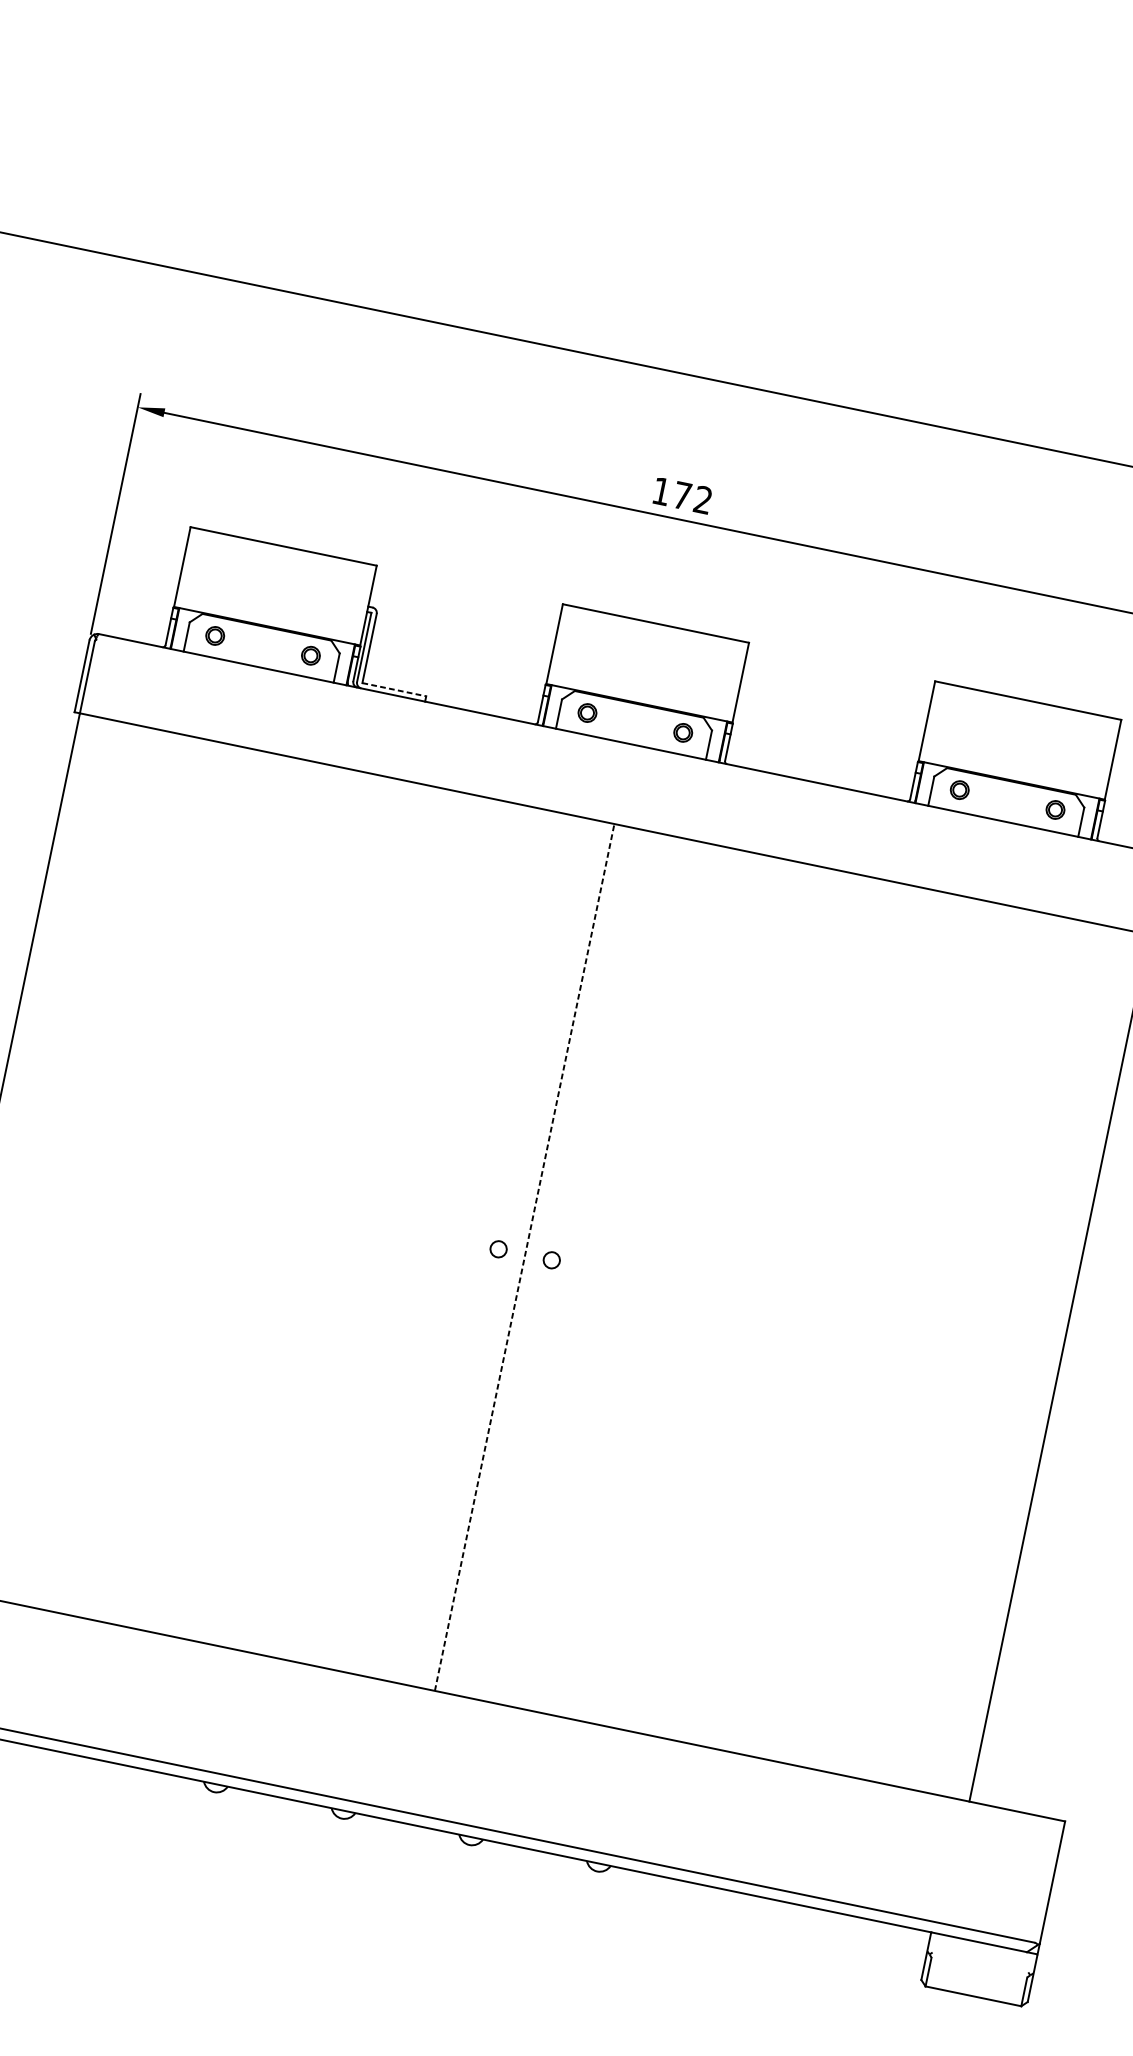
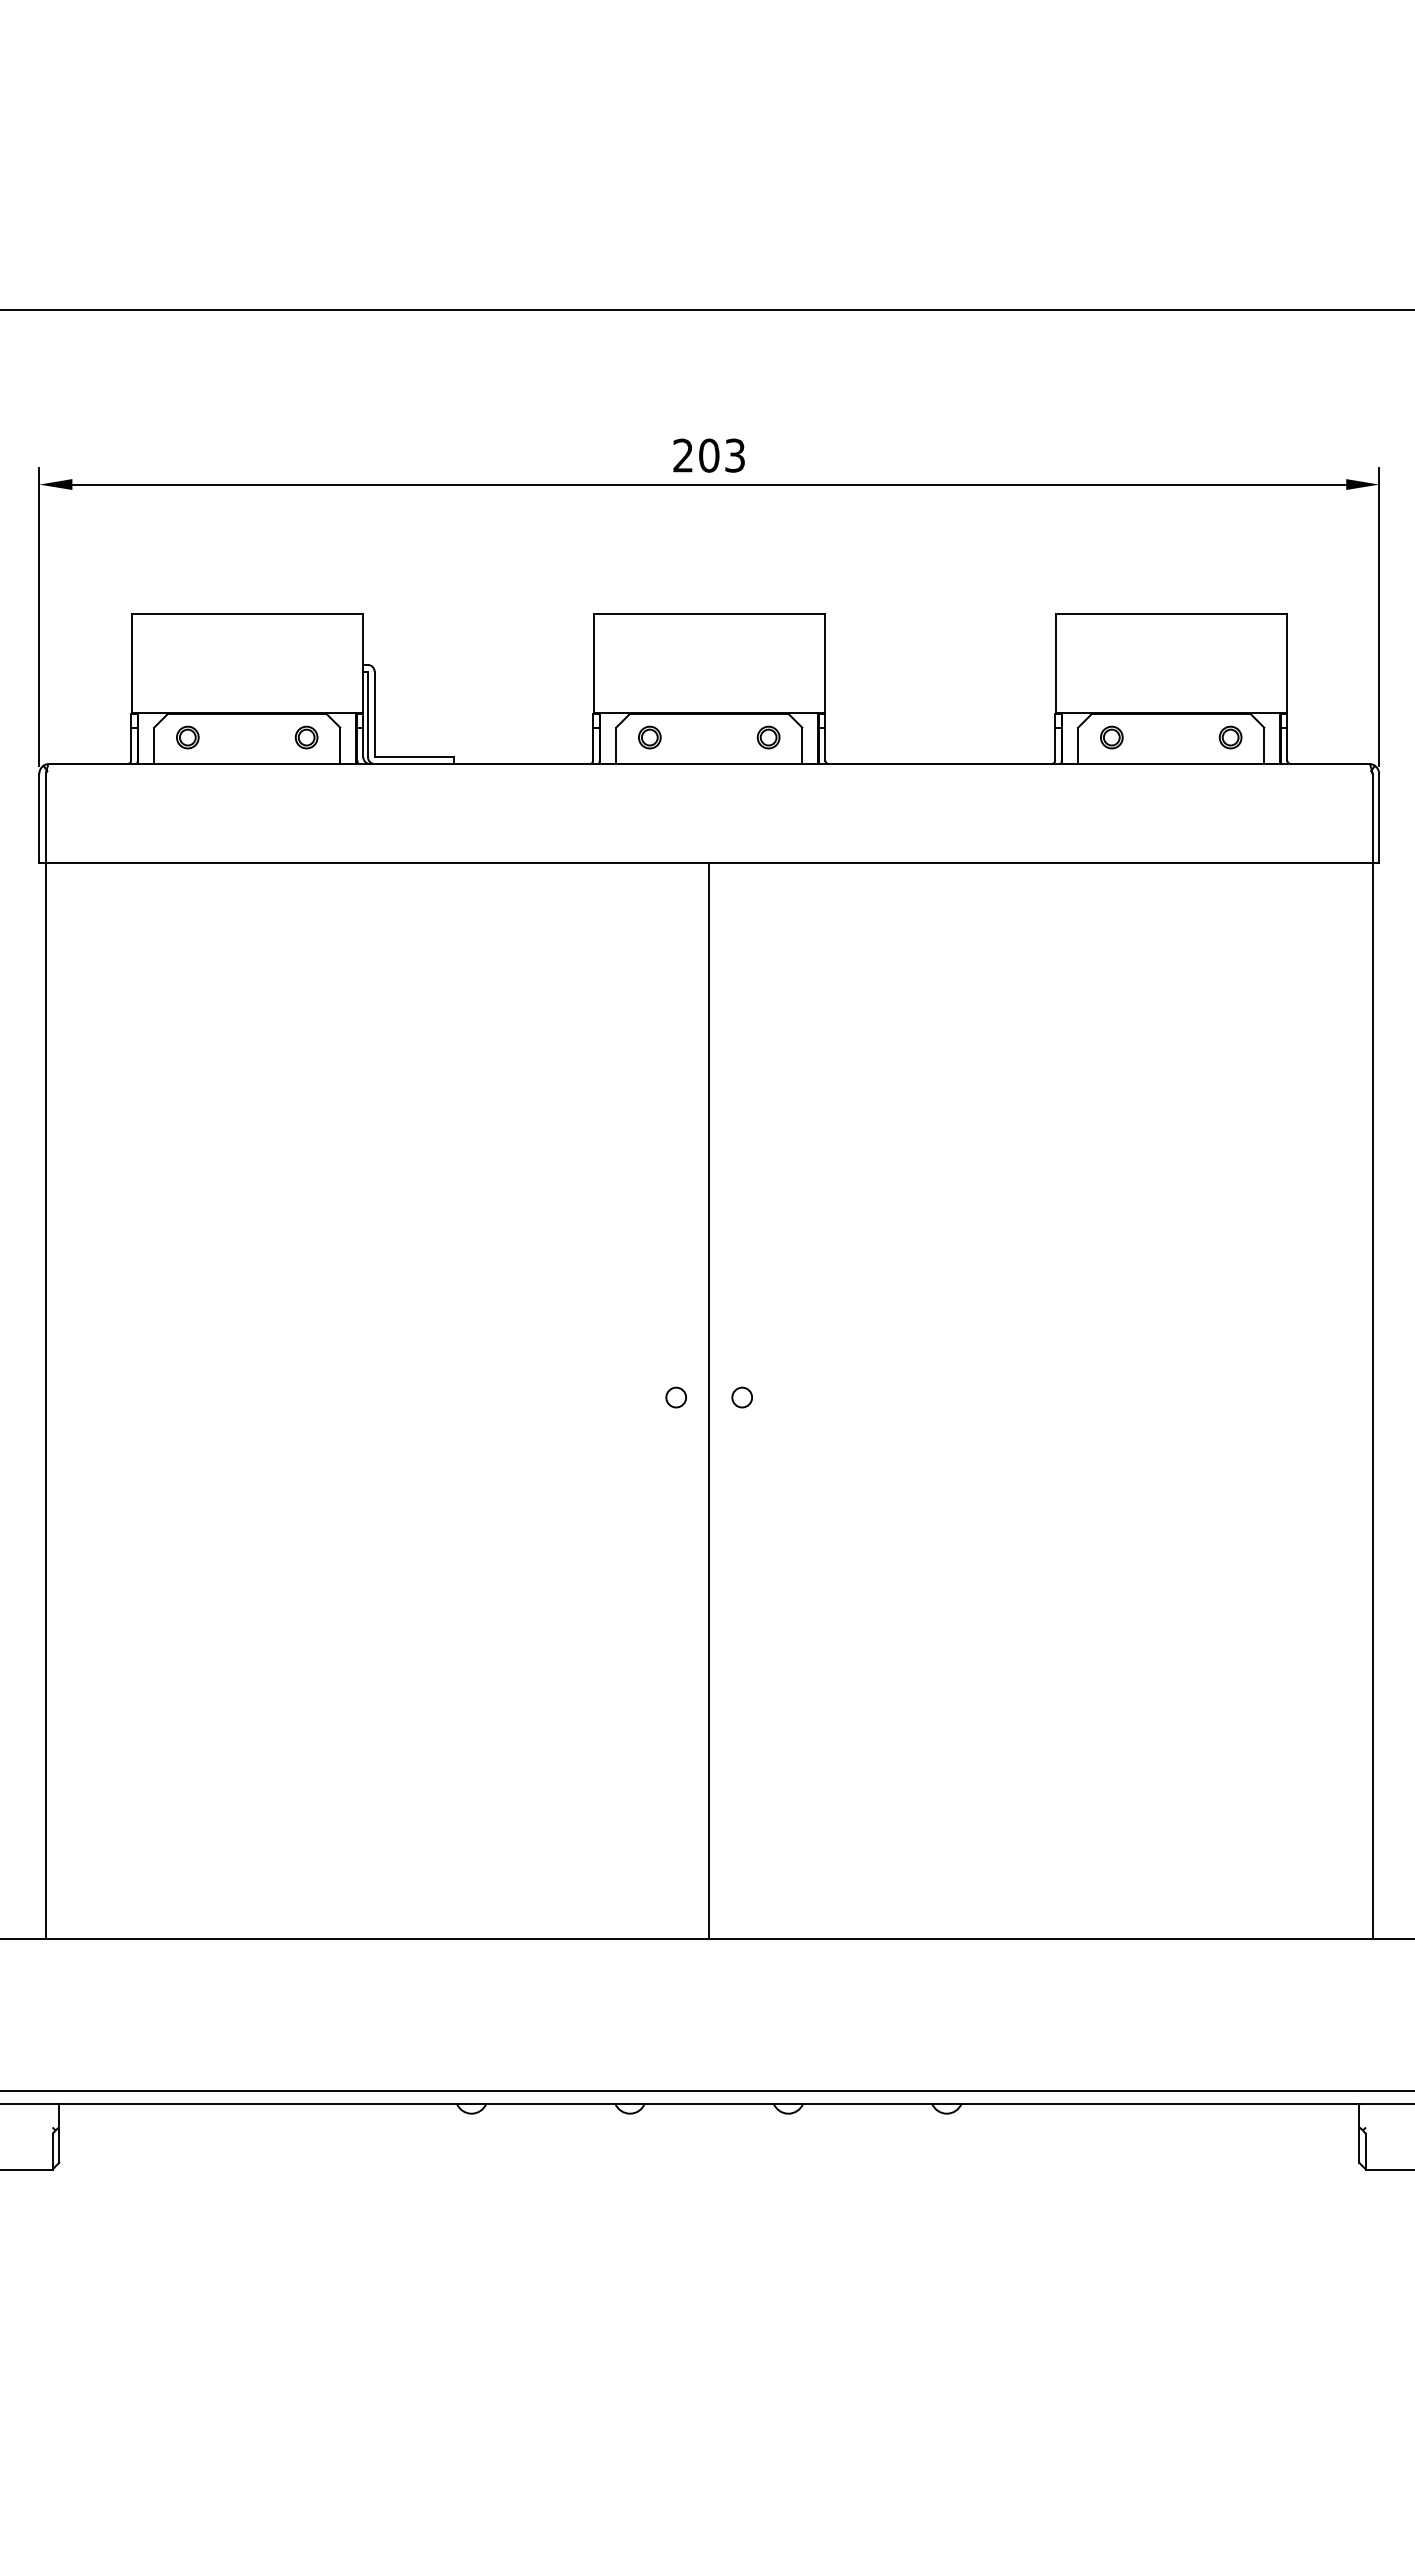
text: (681, 495) -> (708, 455), 172 -> 203
line: (394, 689) -> (414, 757), dashed -> solid
line: (524, 1257) -> (709, 1400), dashed -> solid

